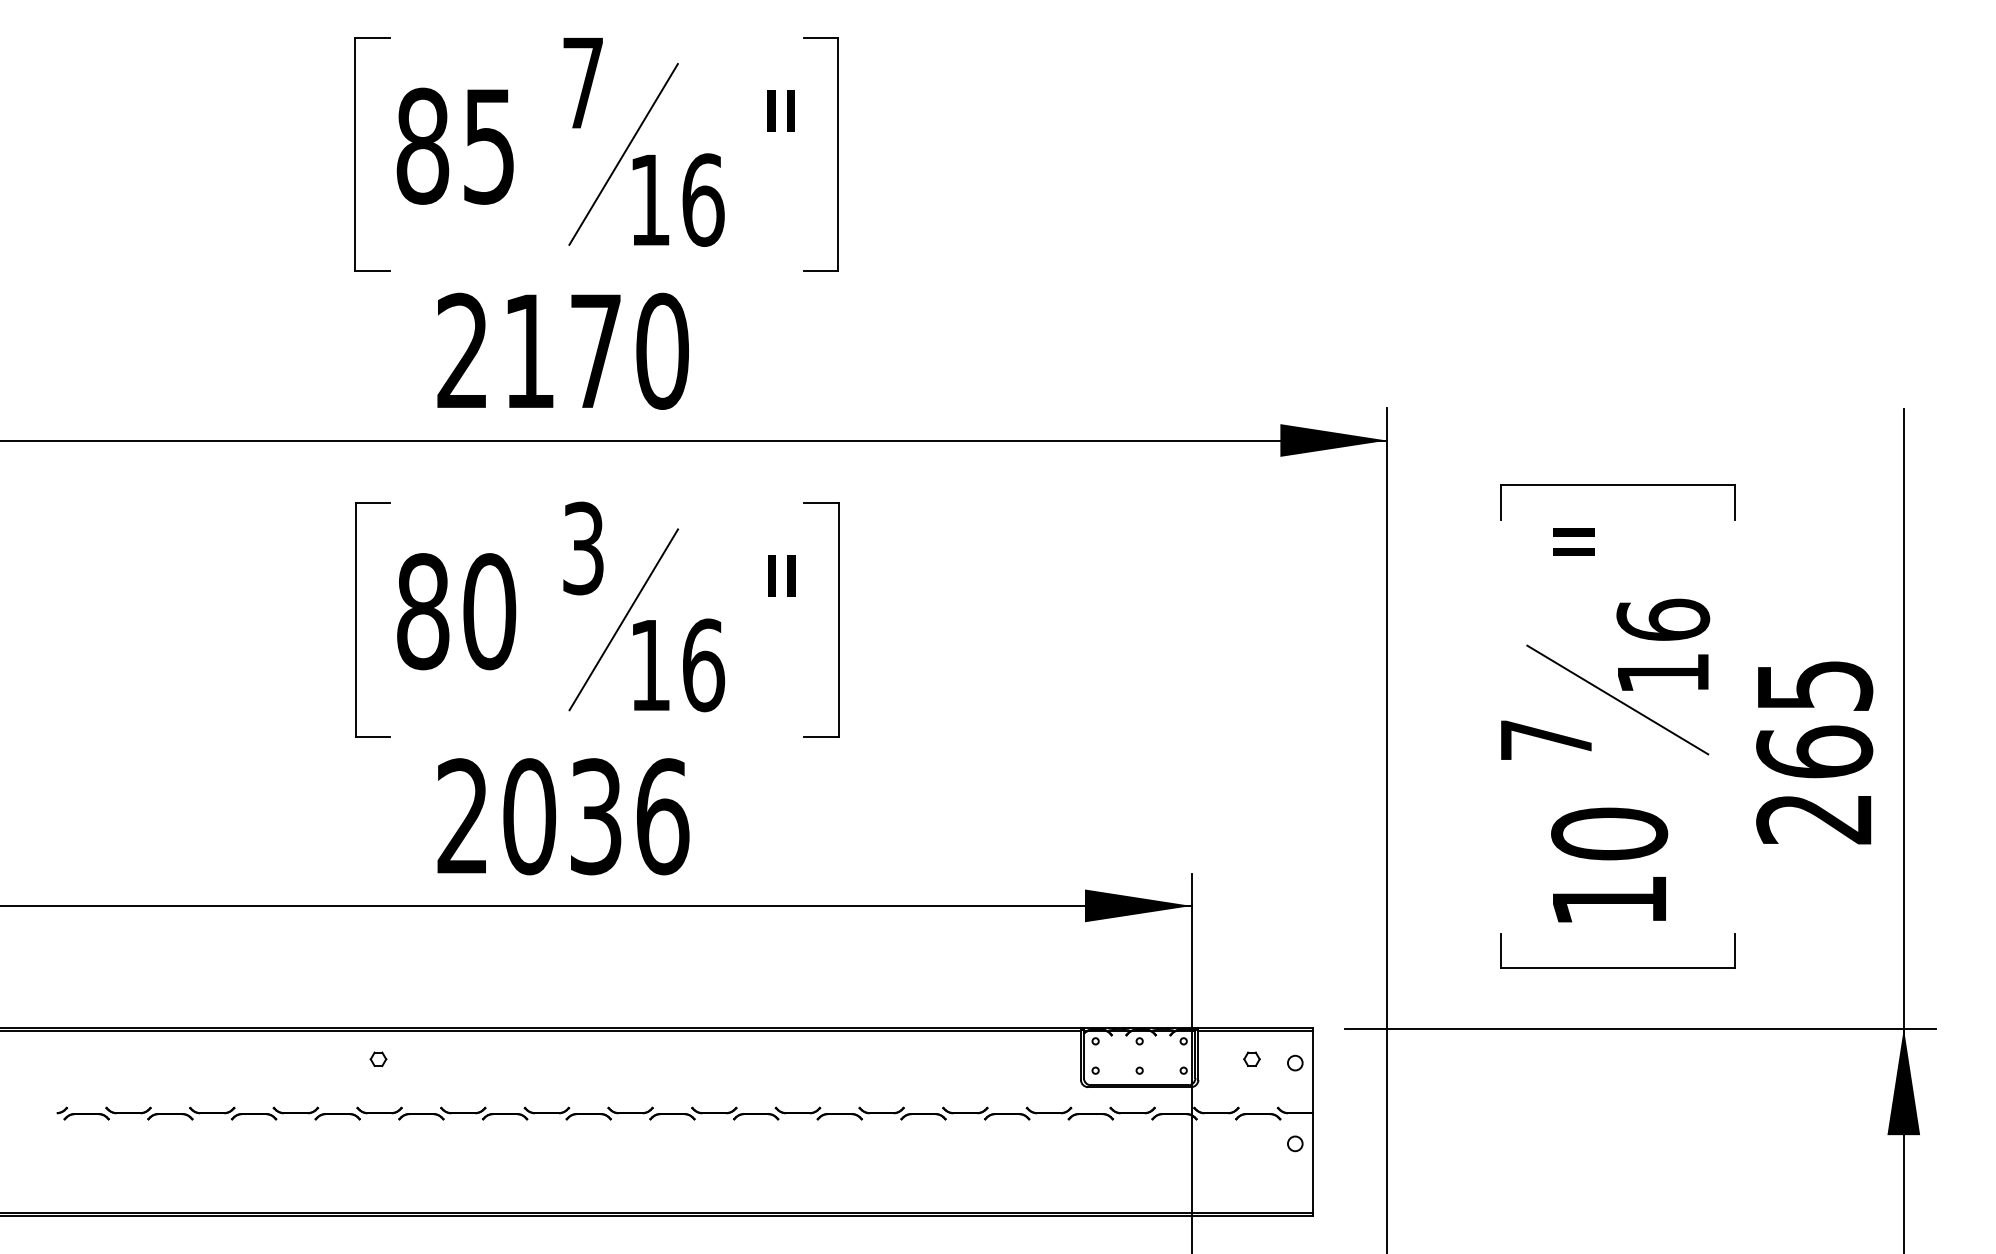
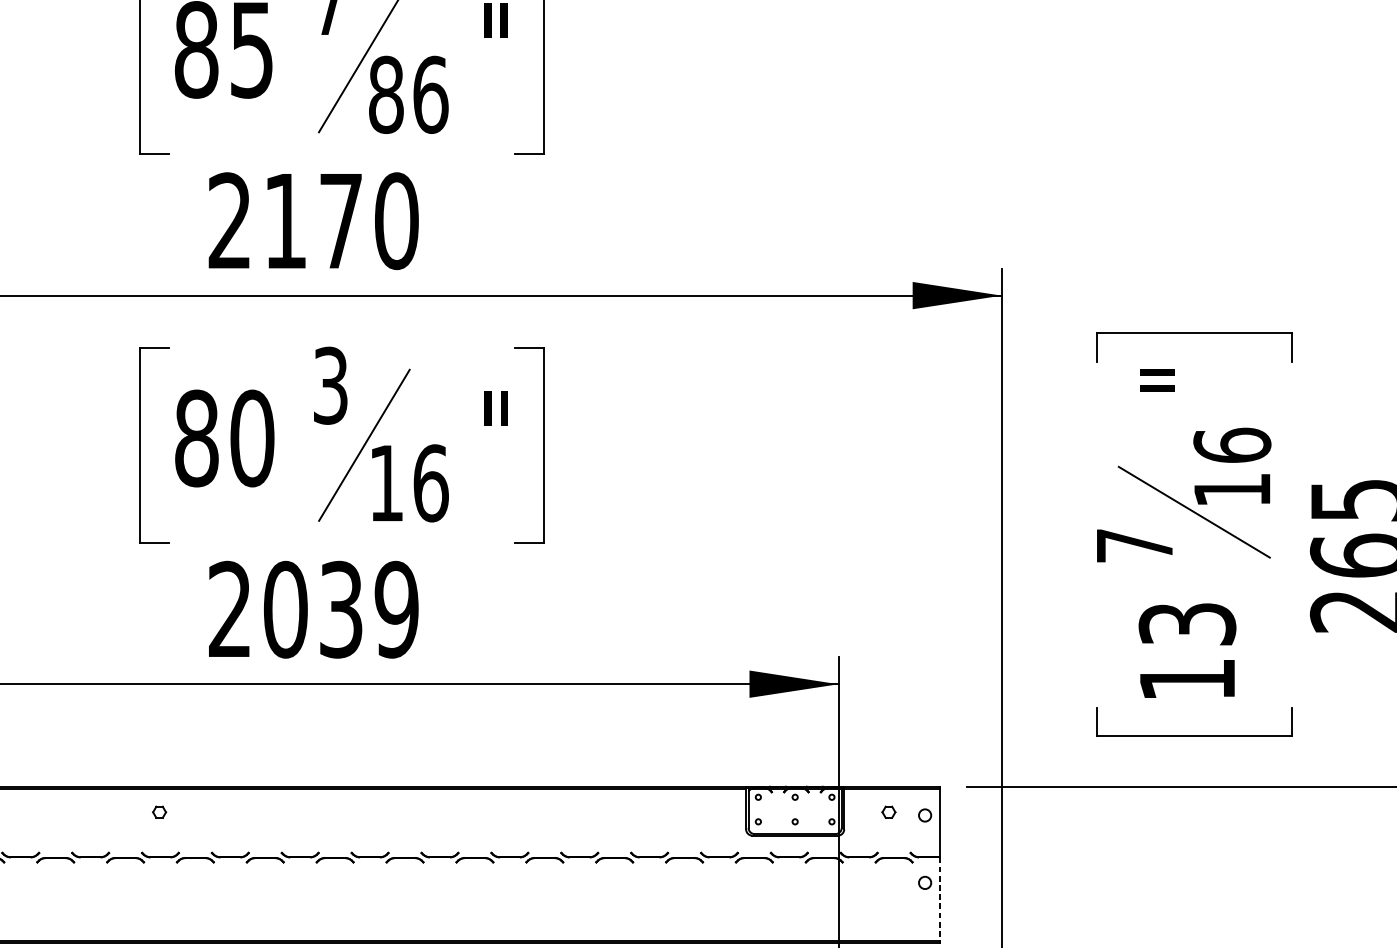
text: (650, 199) -> (386, 94), 16 -> 86
text: (662, 816) -> (396, 609), 2036 -> 2039
text: (1609, 833) -> (1187, 623), 10 -> 13
line: (1312, 1163) -> (939, 899), solid -> dashed

